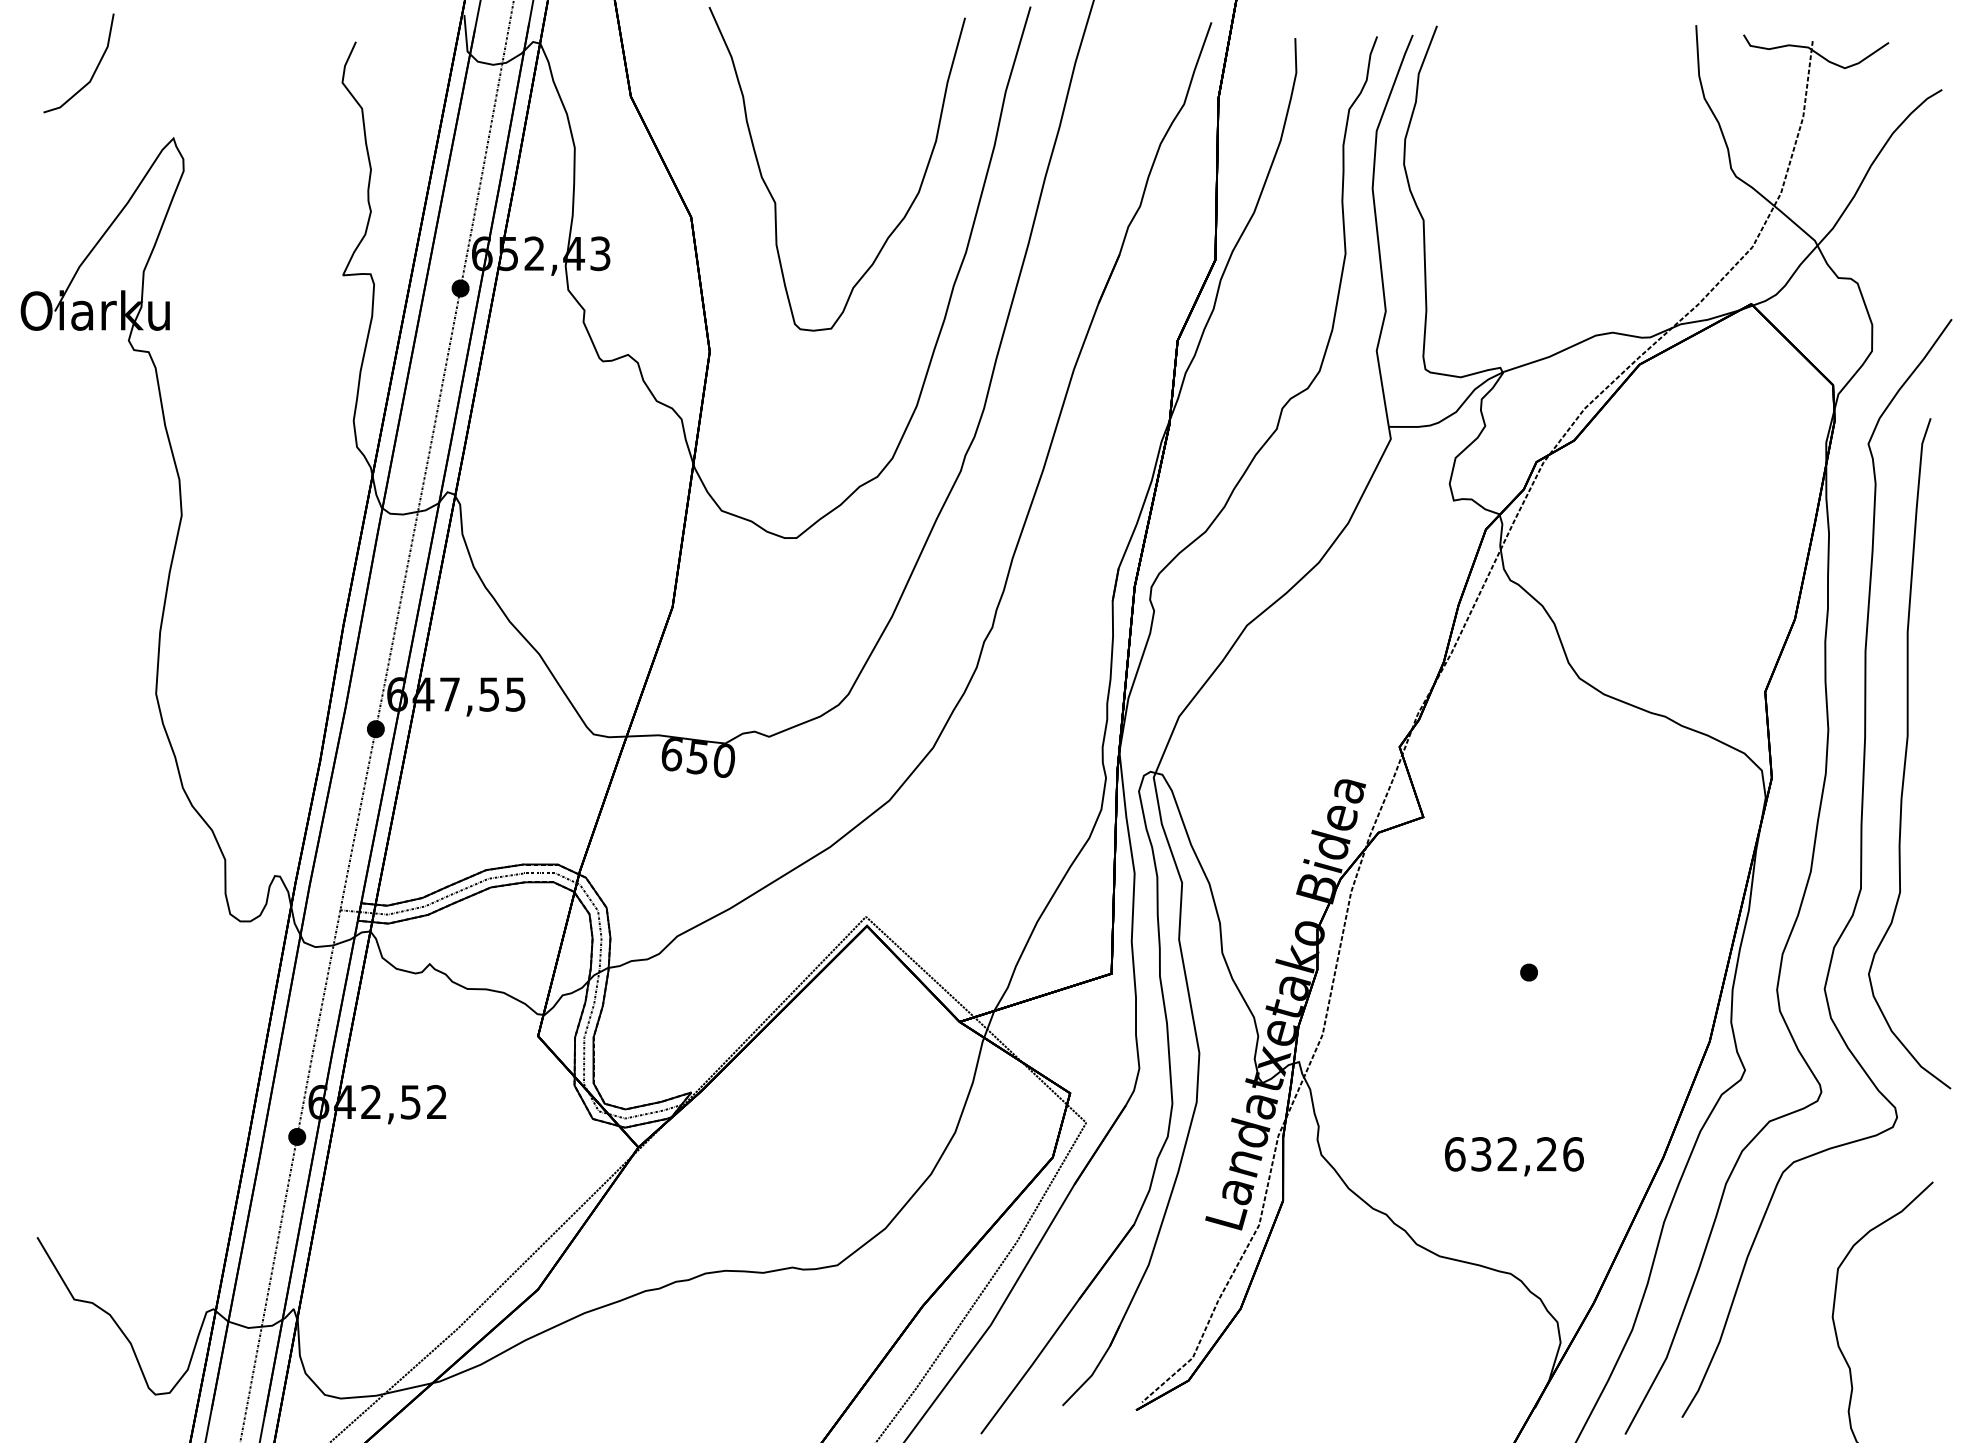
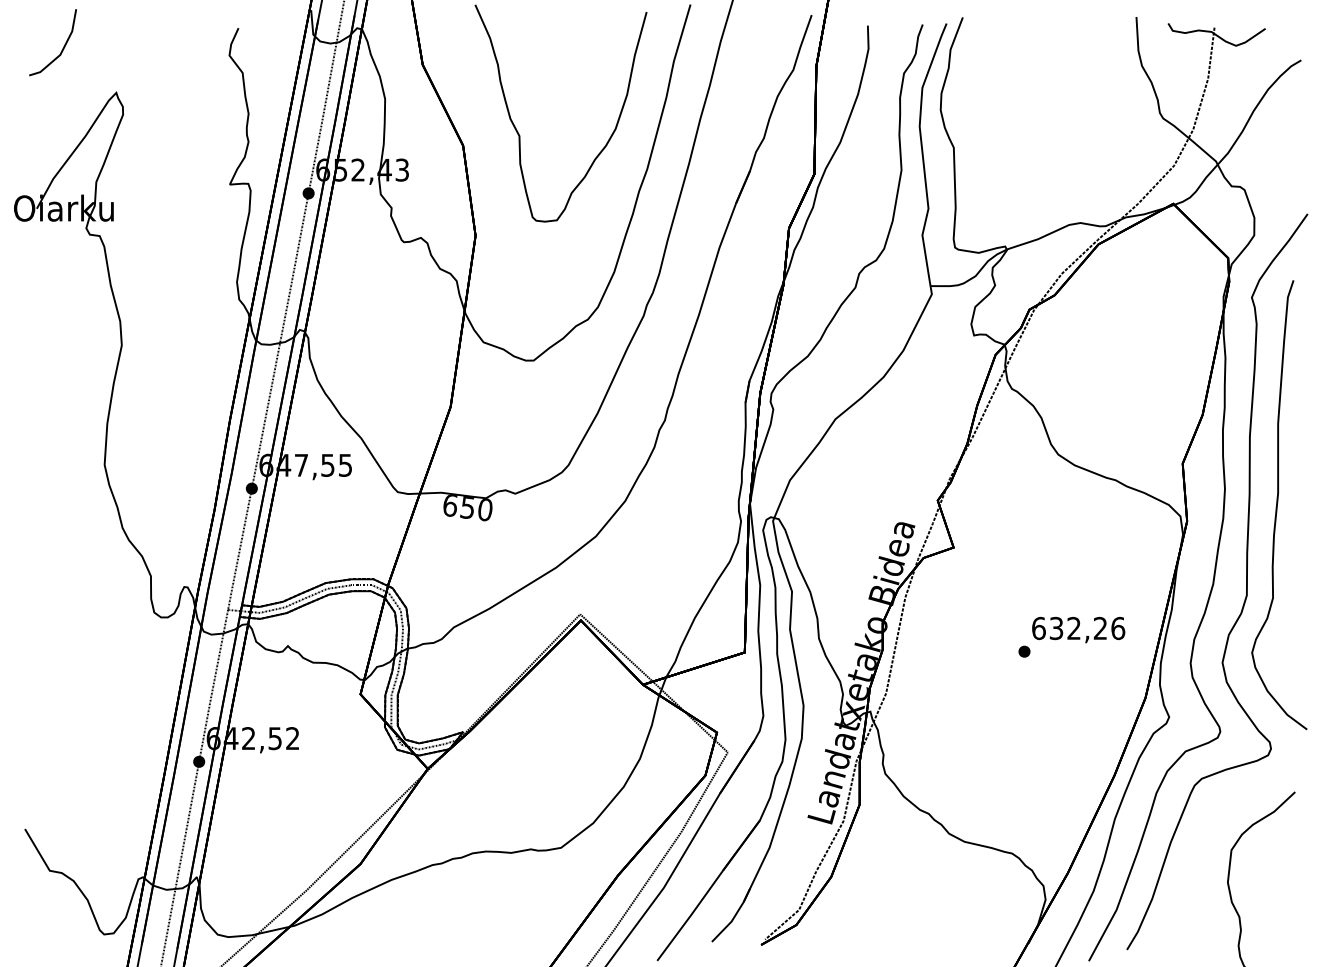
text: (1514, 1155) -> (1078, 629), moved

